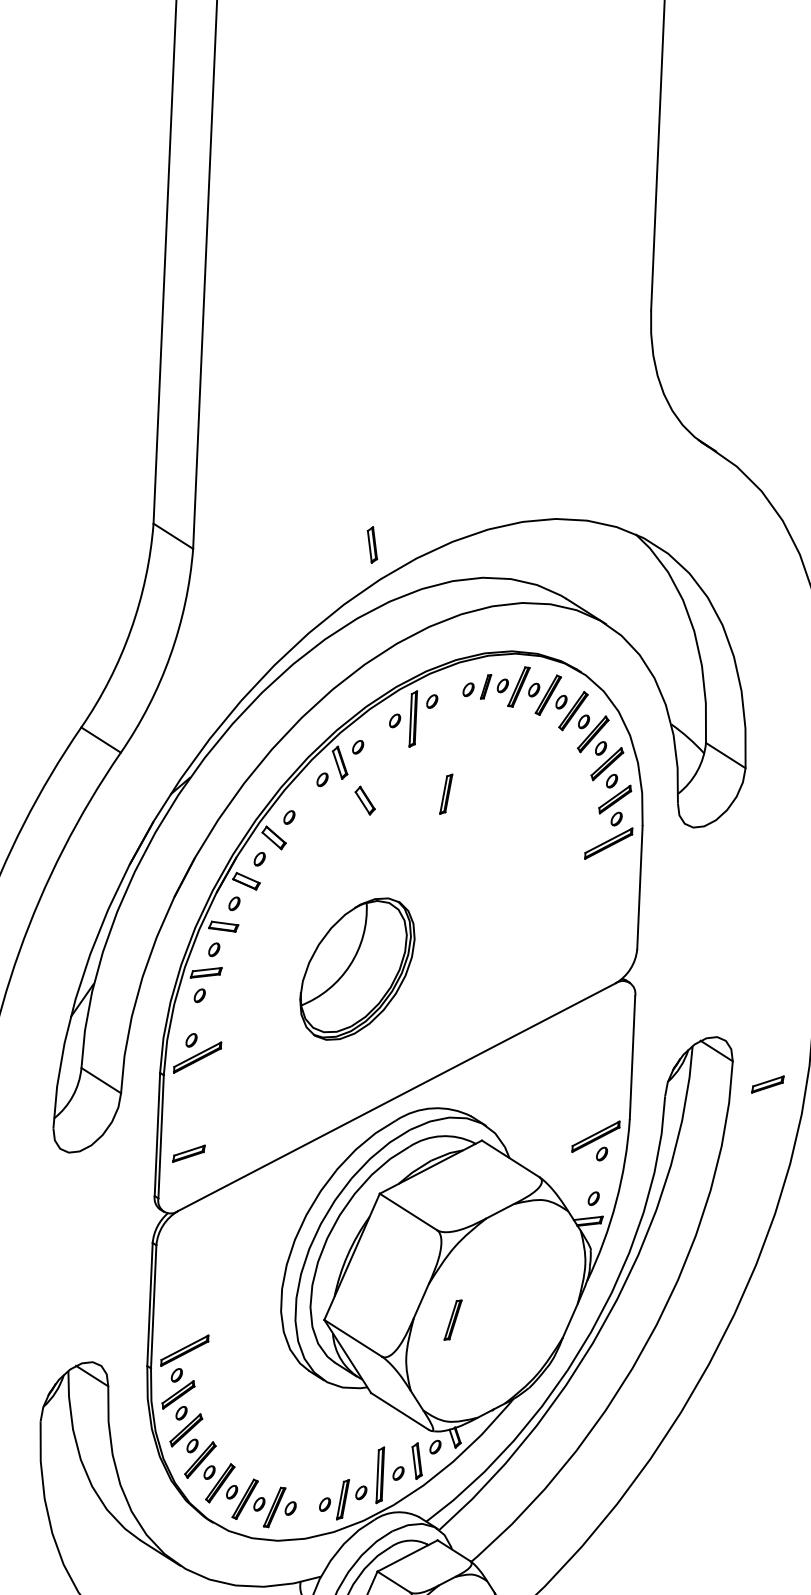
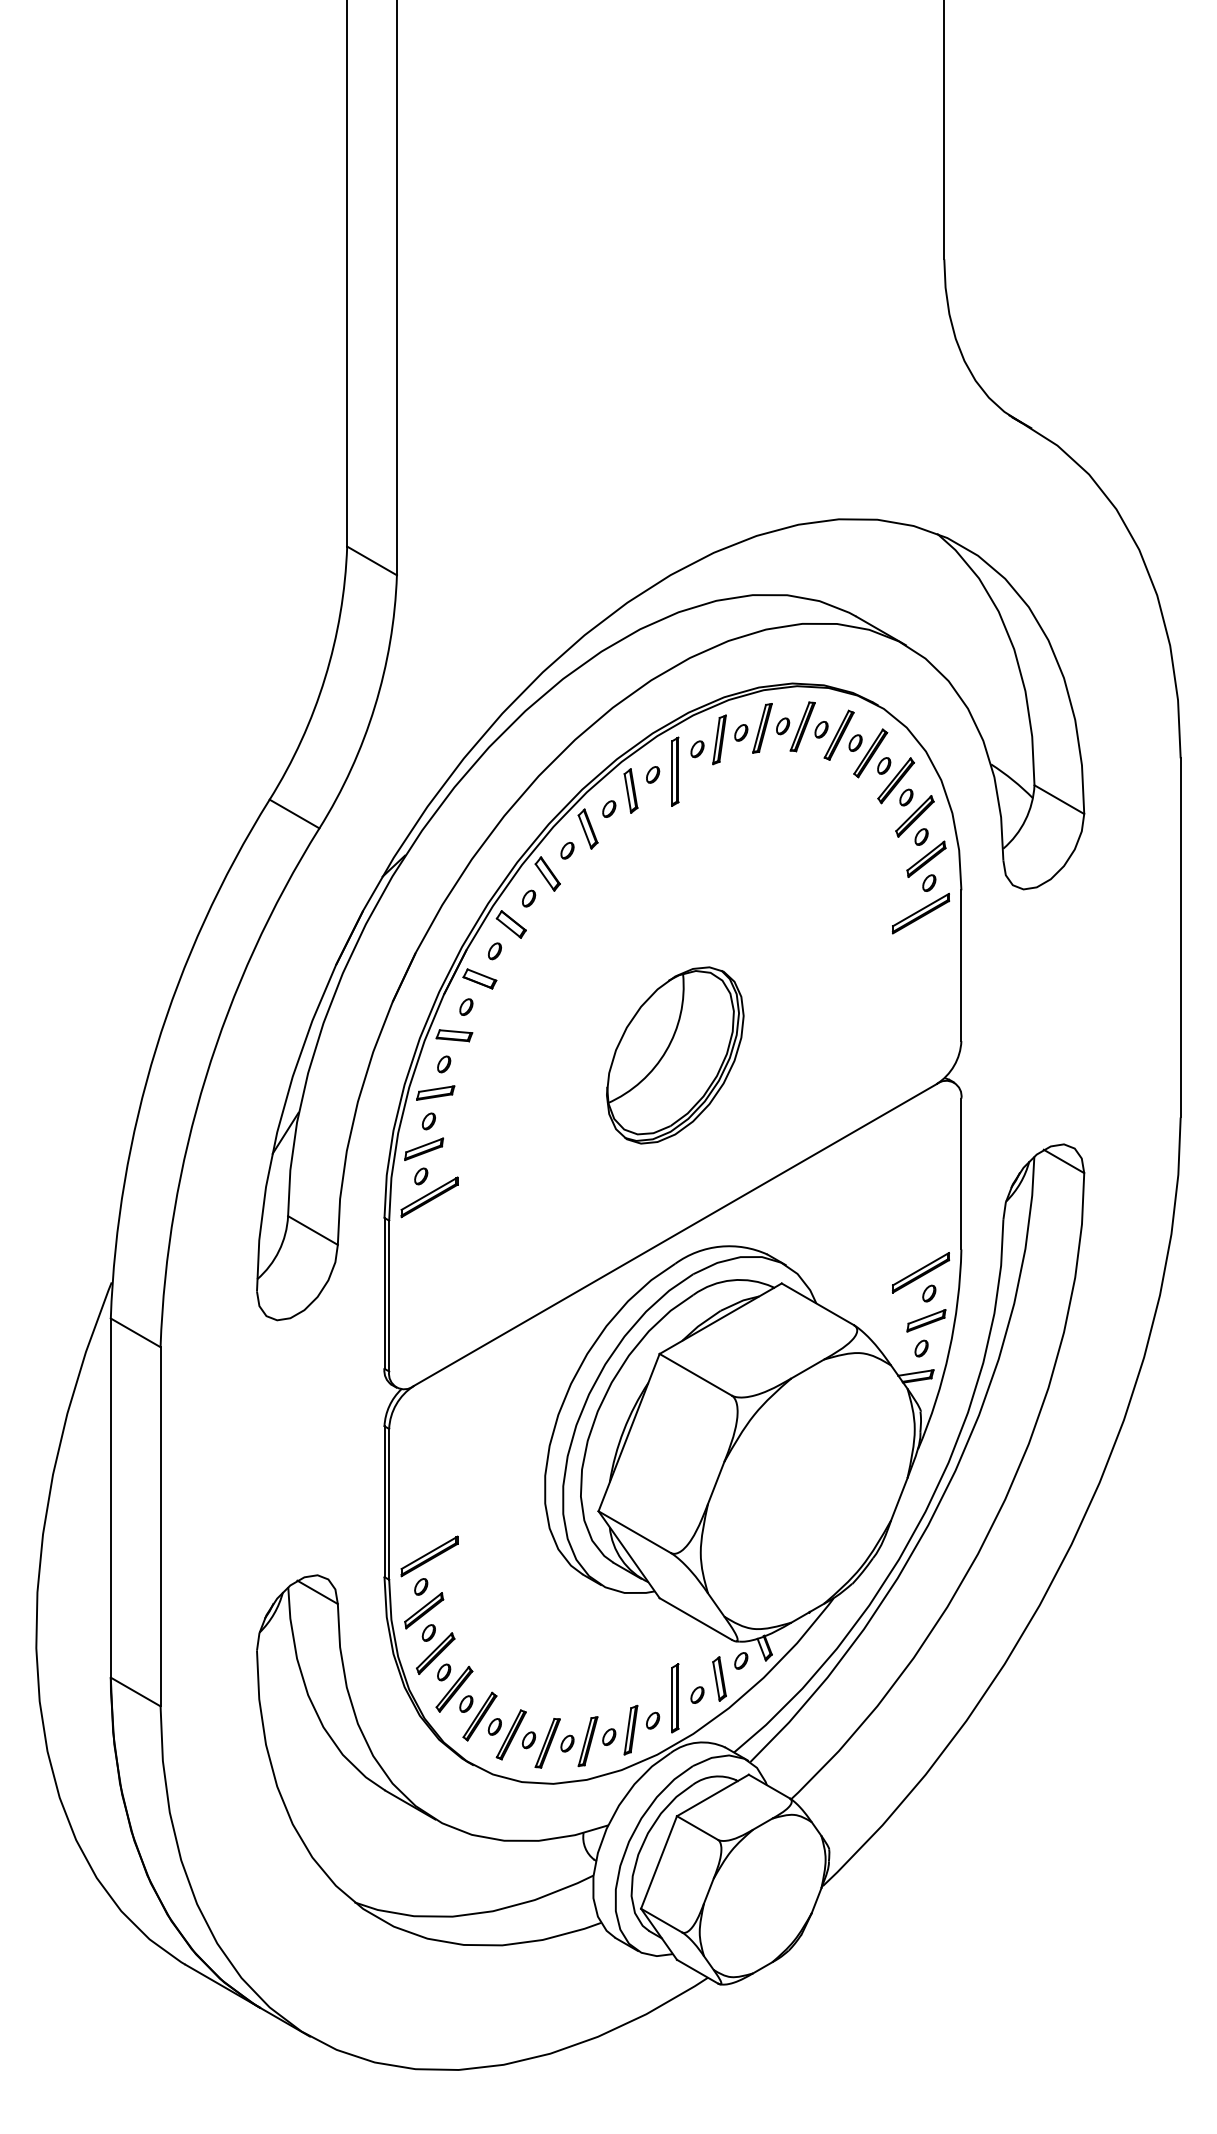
part: (372, 544) -> (630, 790), moved
part: (486, 686) -> (762, 728), size x1.67
part: (446, 793) -> (719, 739), moved
part: (364, 800) -> (547, 873), moved
part: (357, 969) -> (675, 1055), moved
part: (767, 1084) -> (926, 1320), moved
part: (189, 1153) -> (424, 1148), moved
part: (452, 1320) -> (587, 1741), moved

